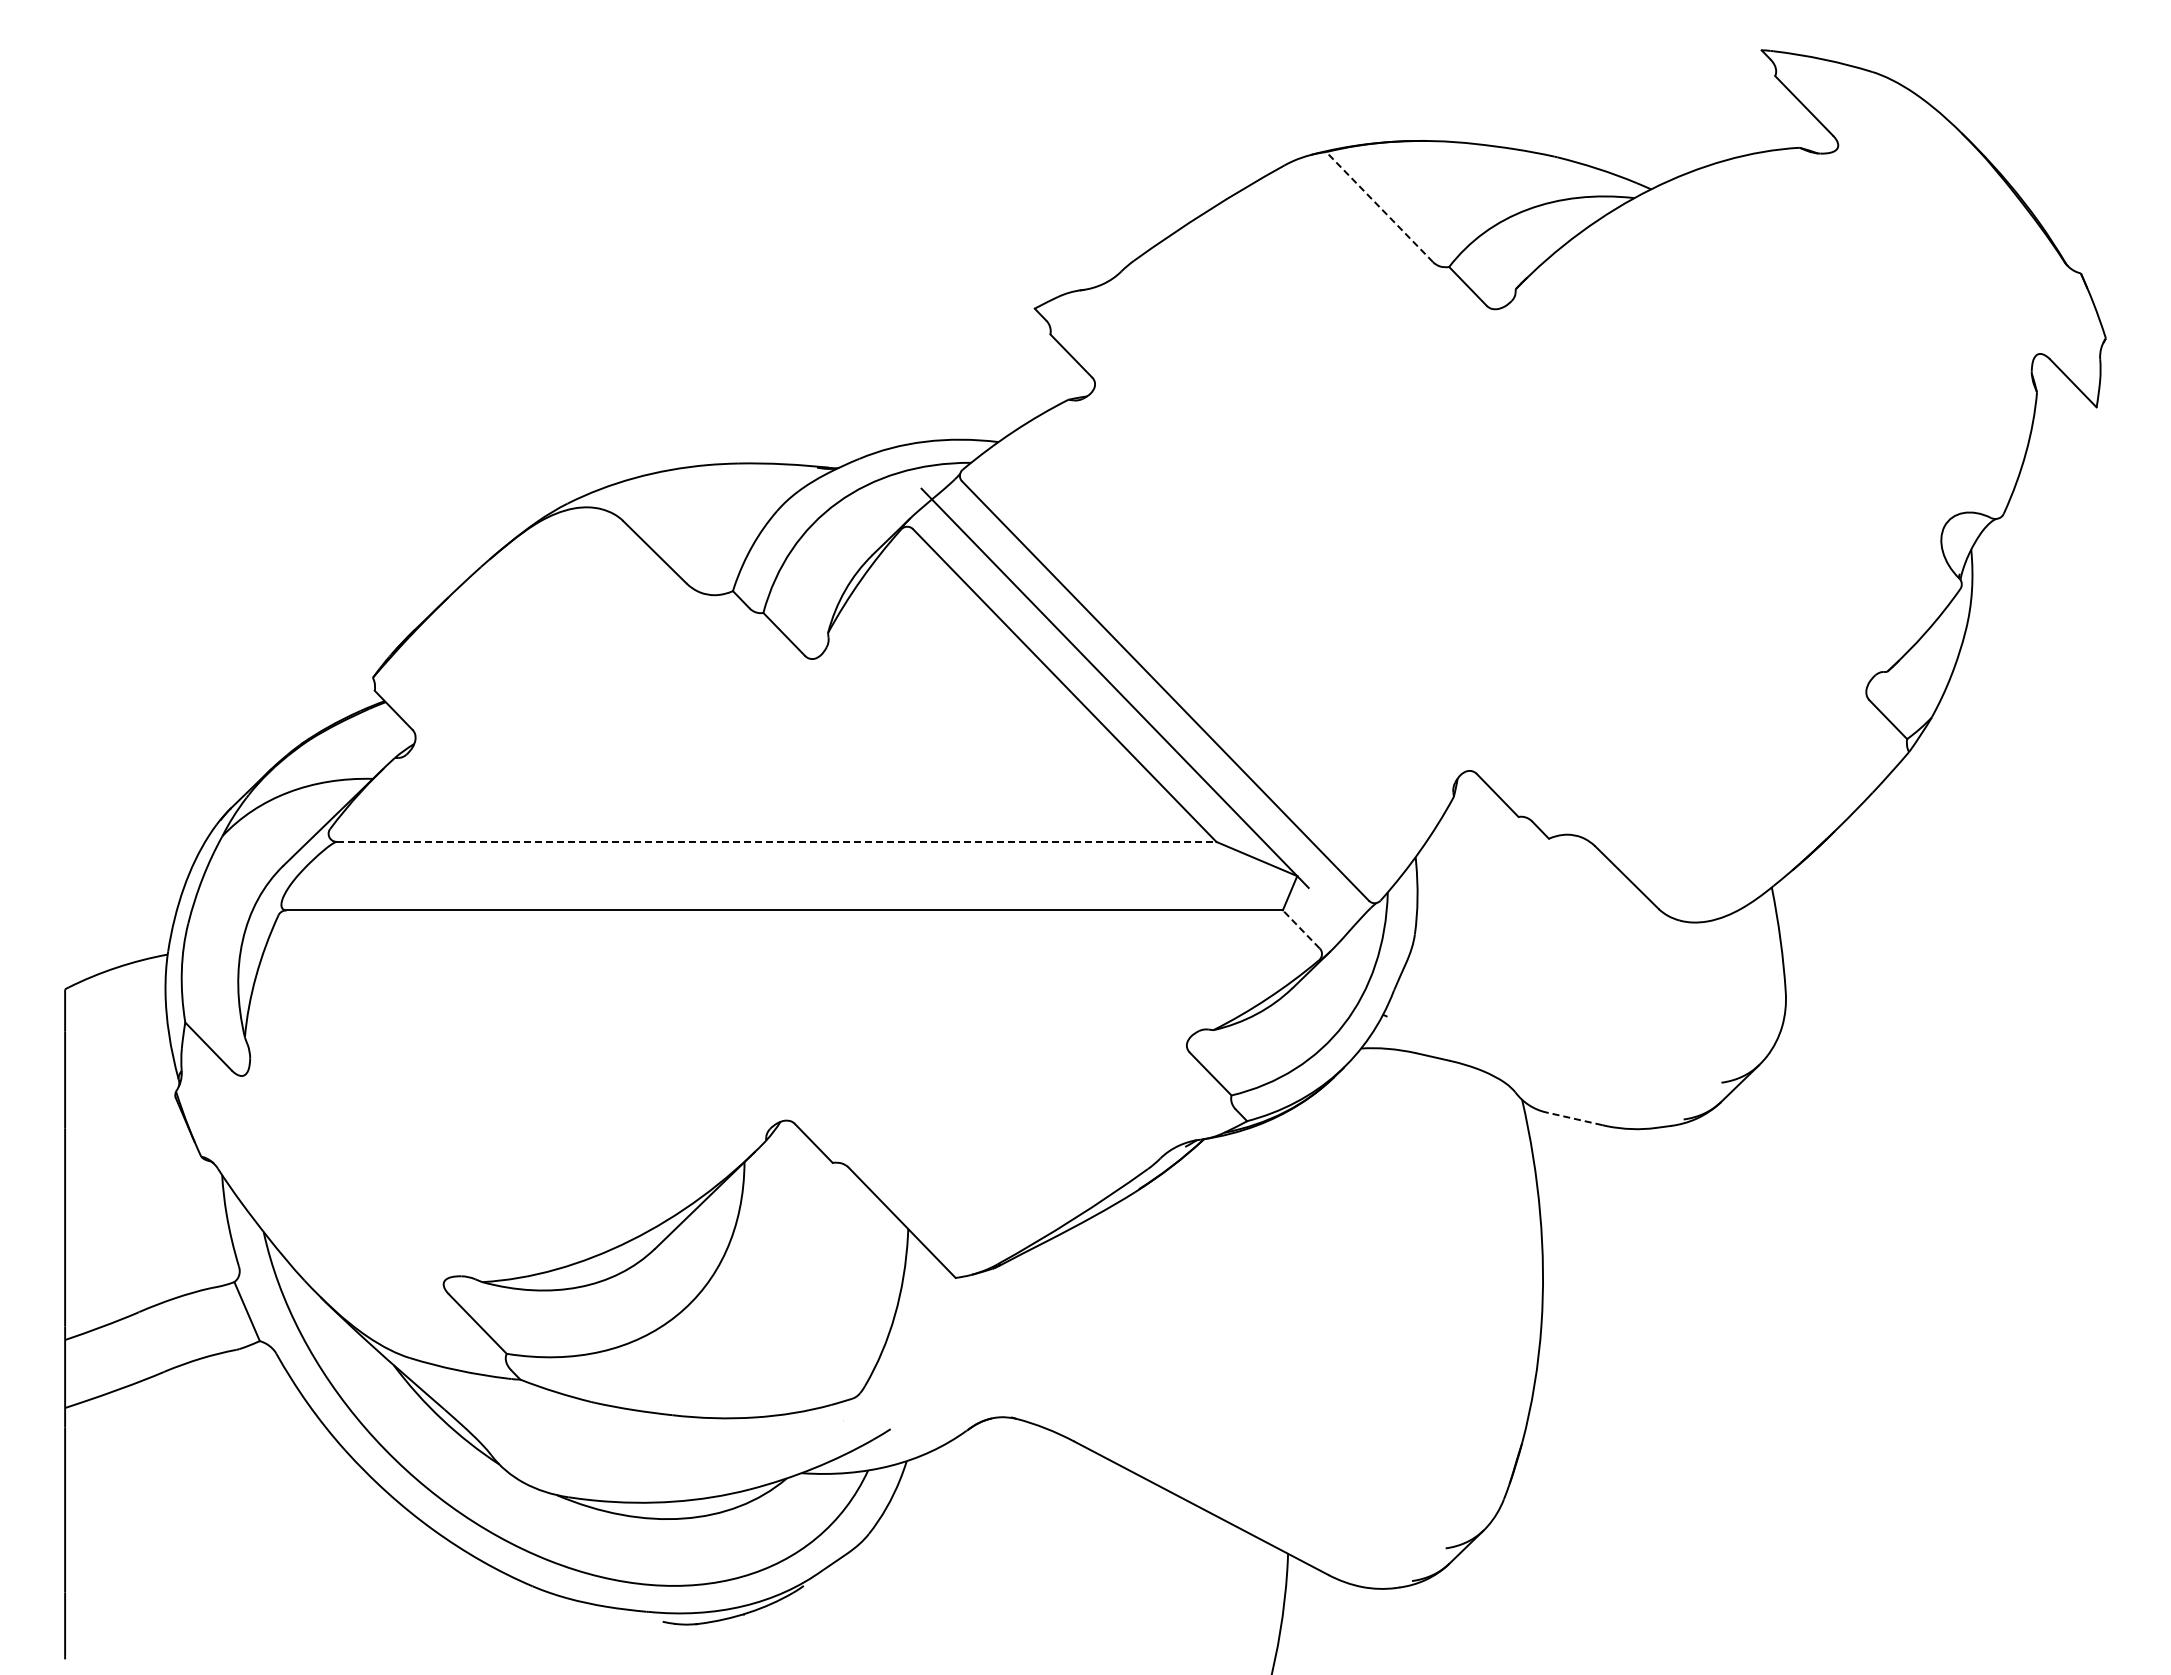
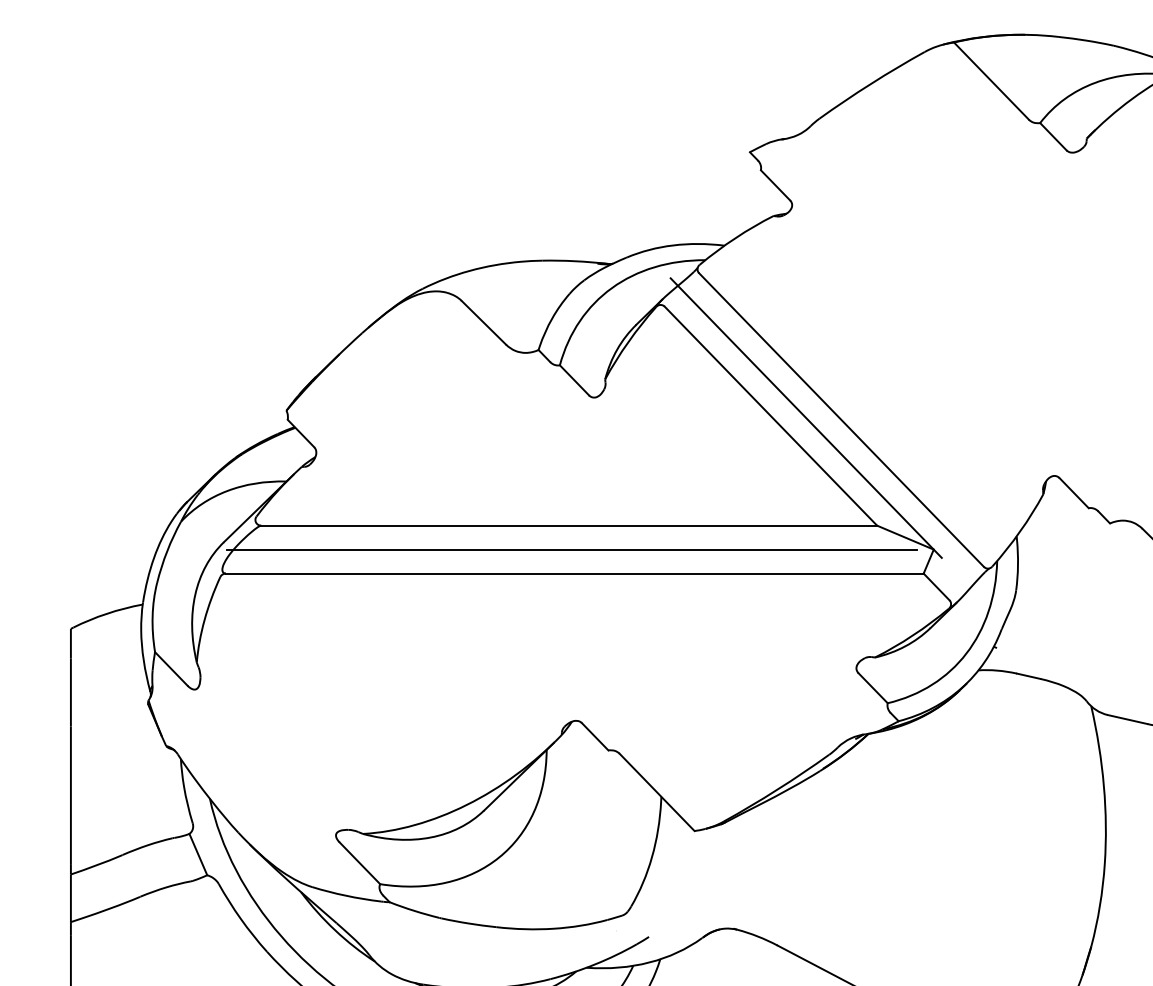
line: (1379, 207) -> (991, 81), dashed -> solid
line: (776, 841) -> (569, 525), dashed -> solid
line: (780, 876) -> (571, 549), added
line: (1300, 929) -> (936, 587), dashed -> solid
line: (1574, 1118) -> (1127, 719), dashed -> solid

